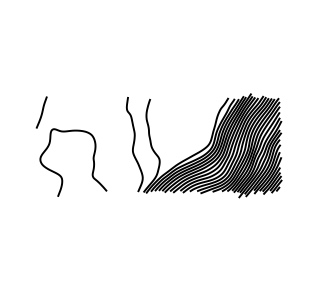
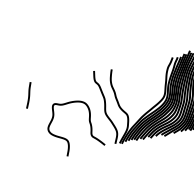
curve: (60, 174) -> (66, 138), moved

